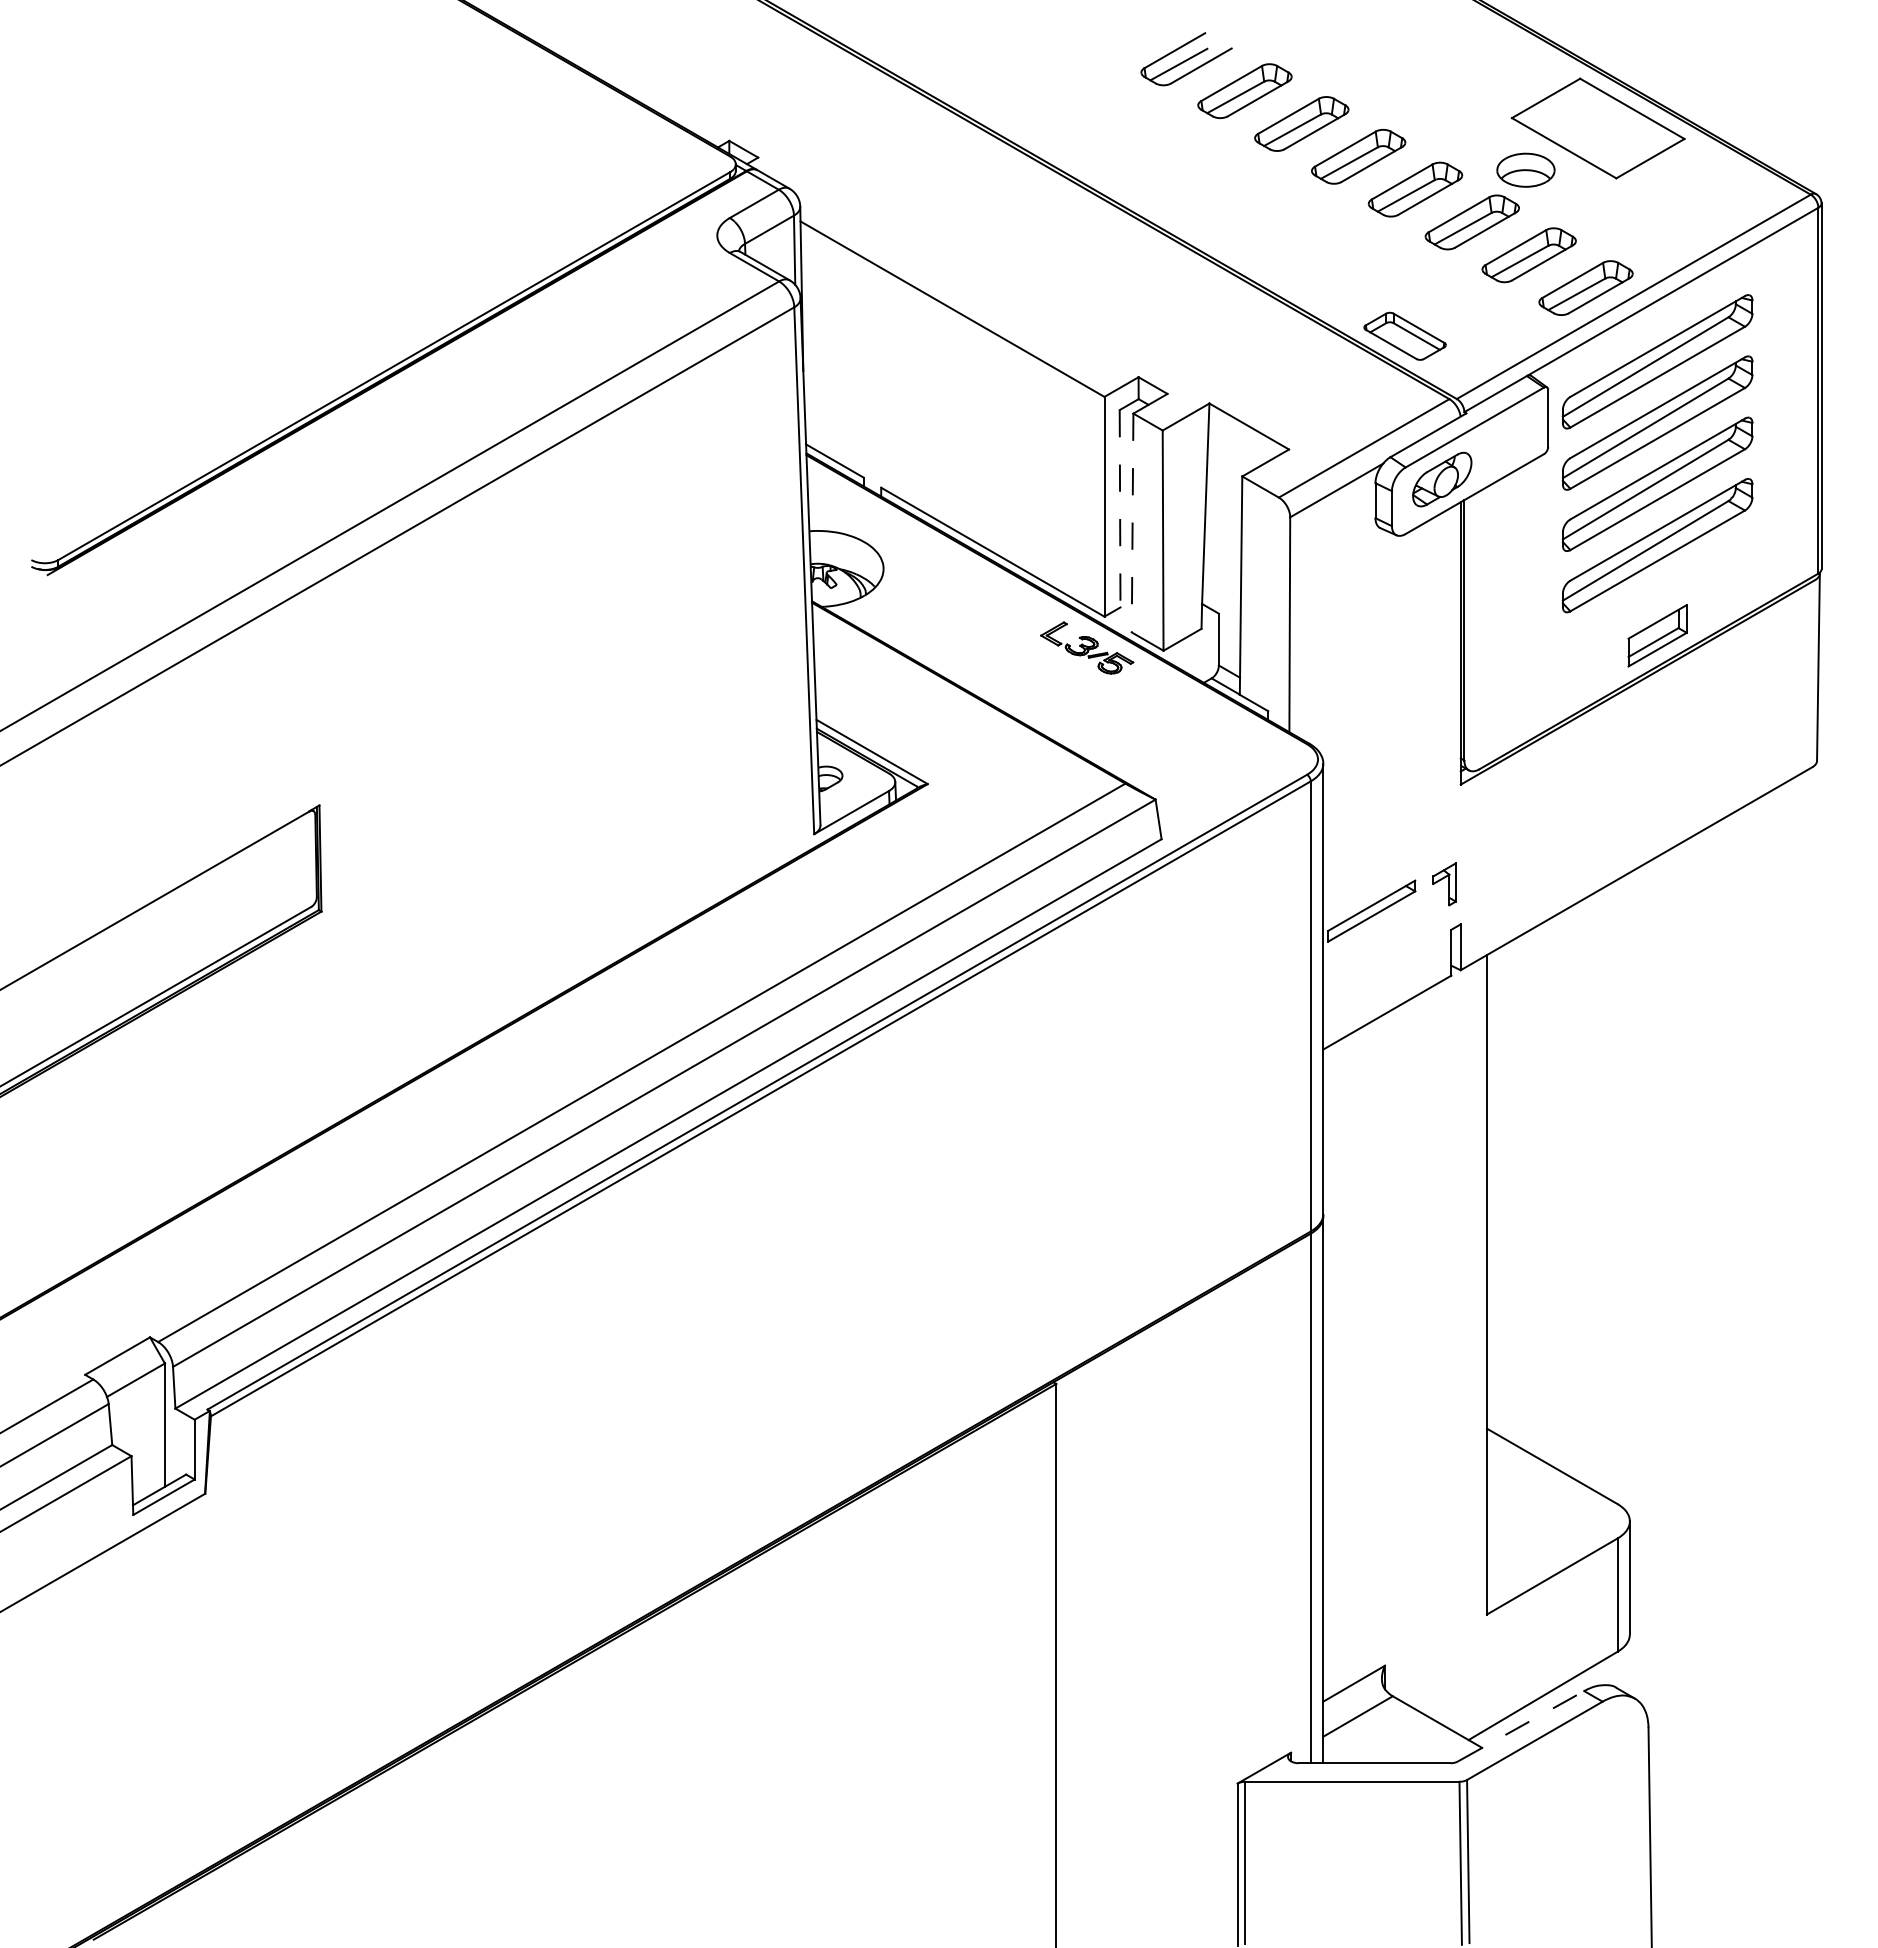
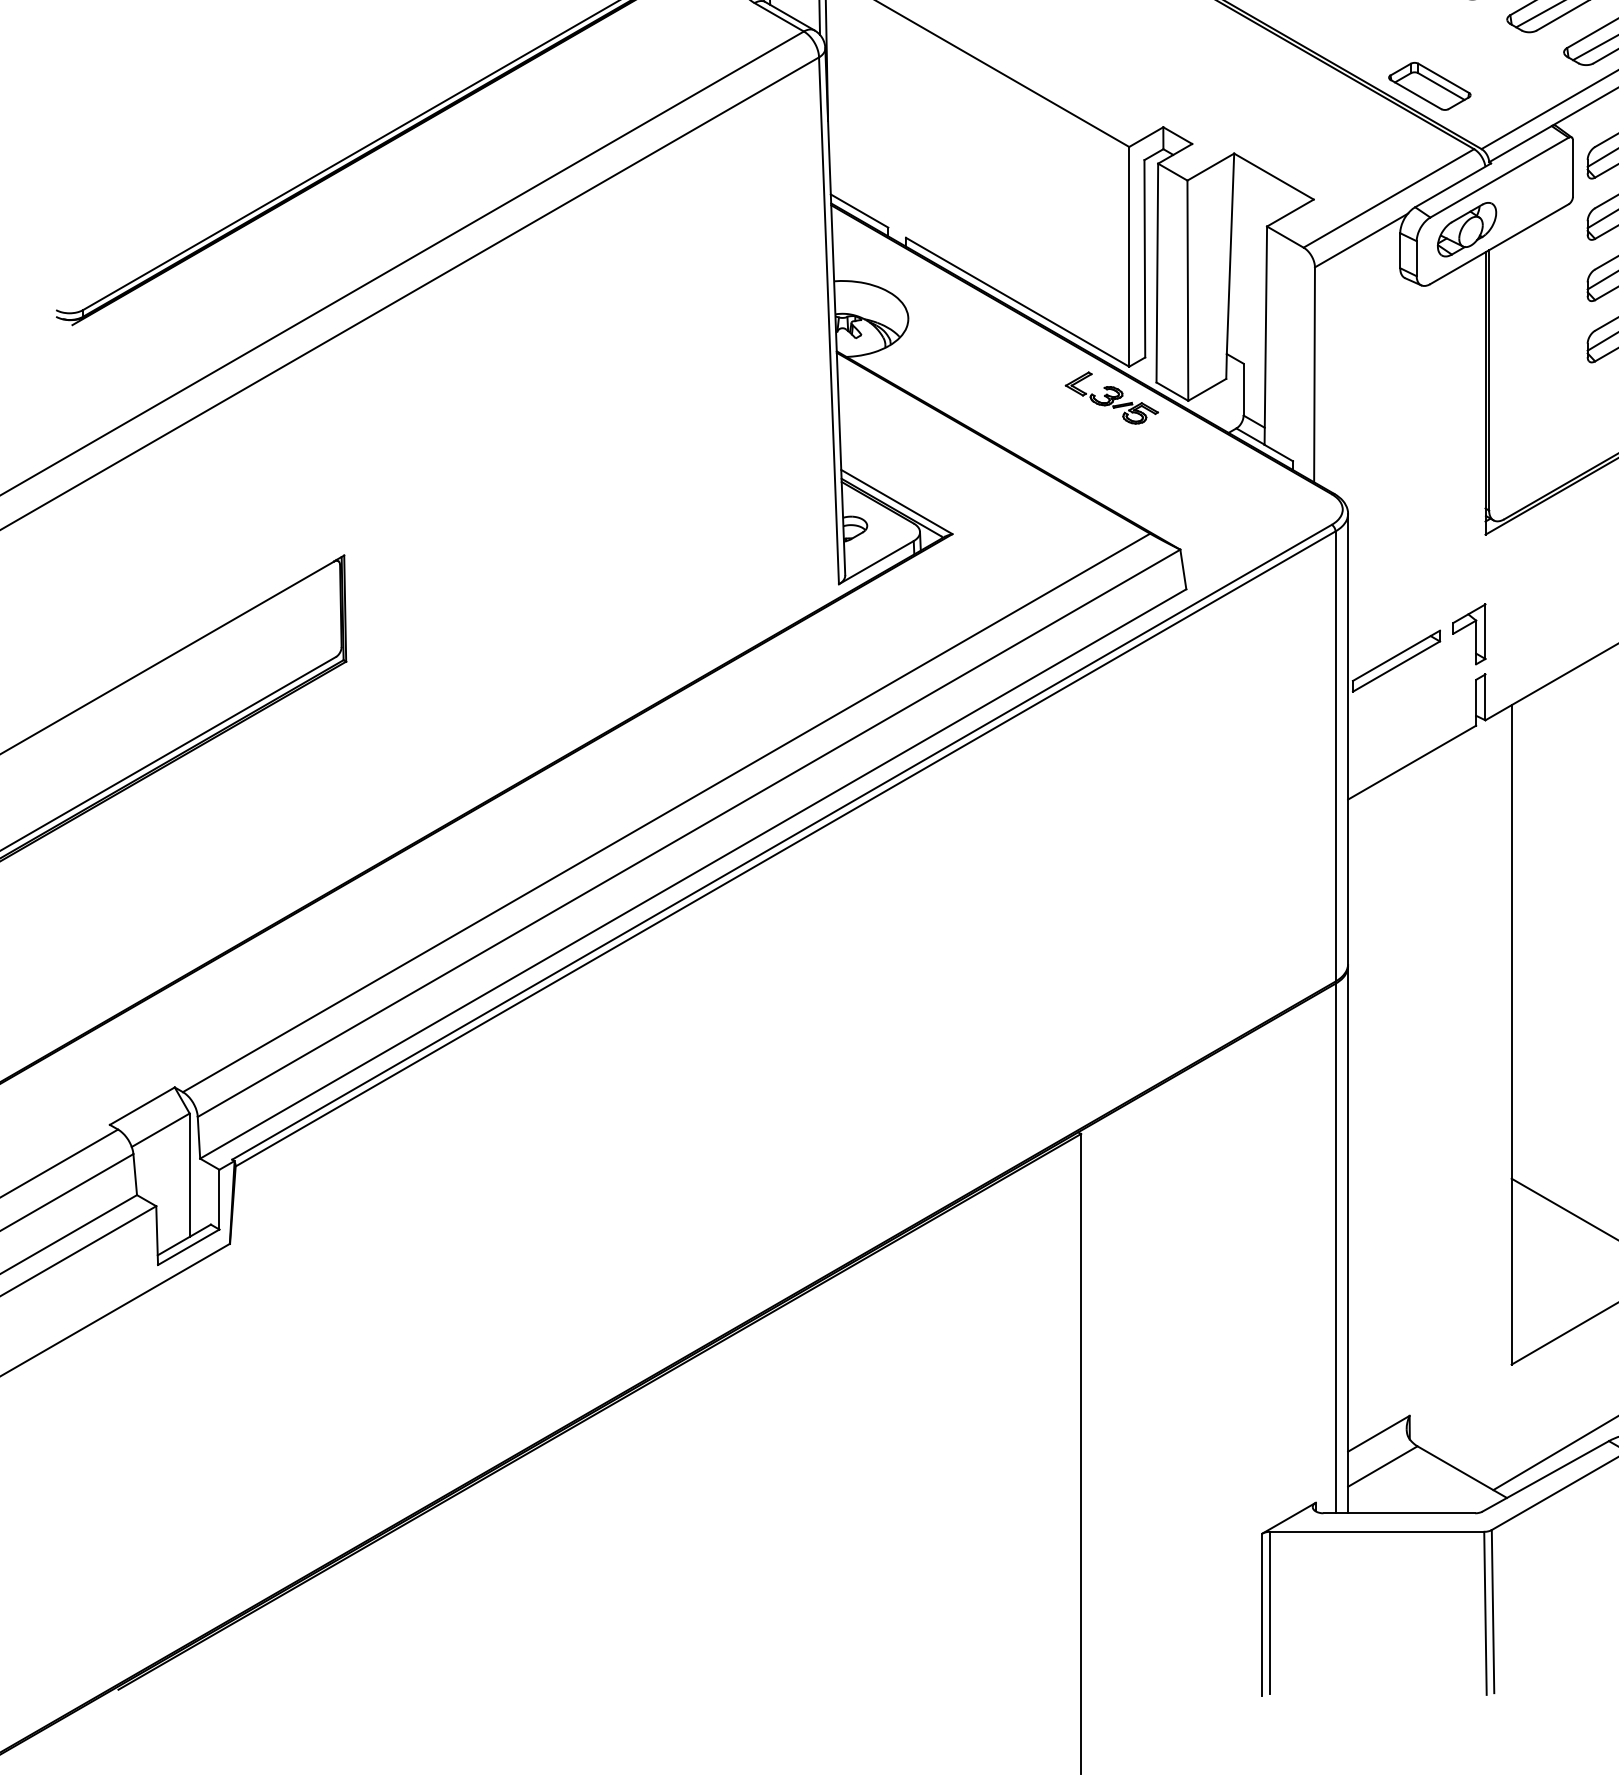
line: (1120, 508) -> (1145, 258), dashed -> solid
line: (1132, 523) -> (1157, 273), dashed -> solid
part: (1444, 884) -> (1469, 634), size x1.43
line: (1521, 1726) -> (1546, 1476), dashed -> solid

